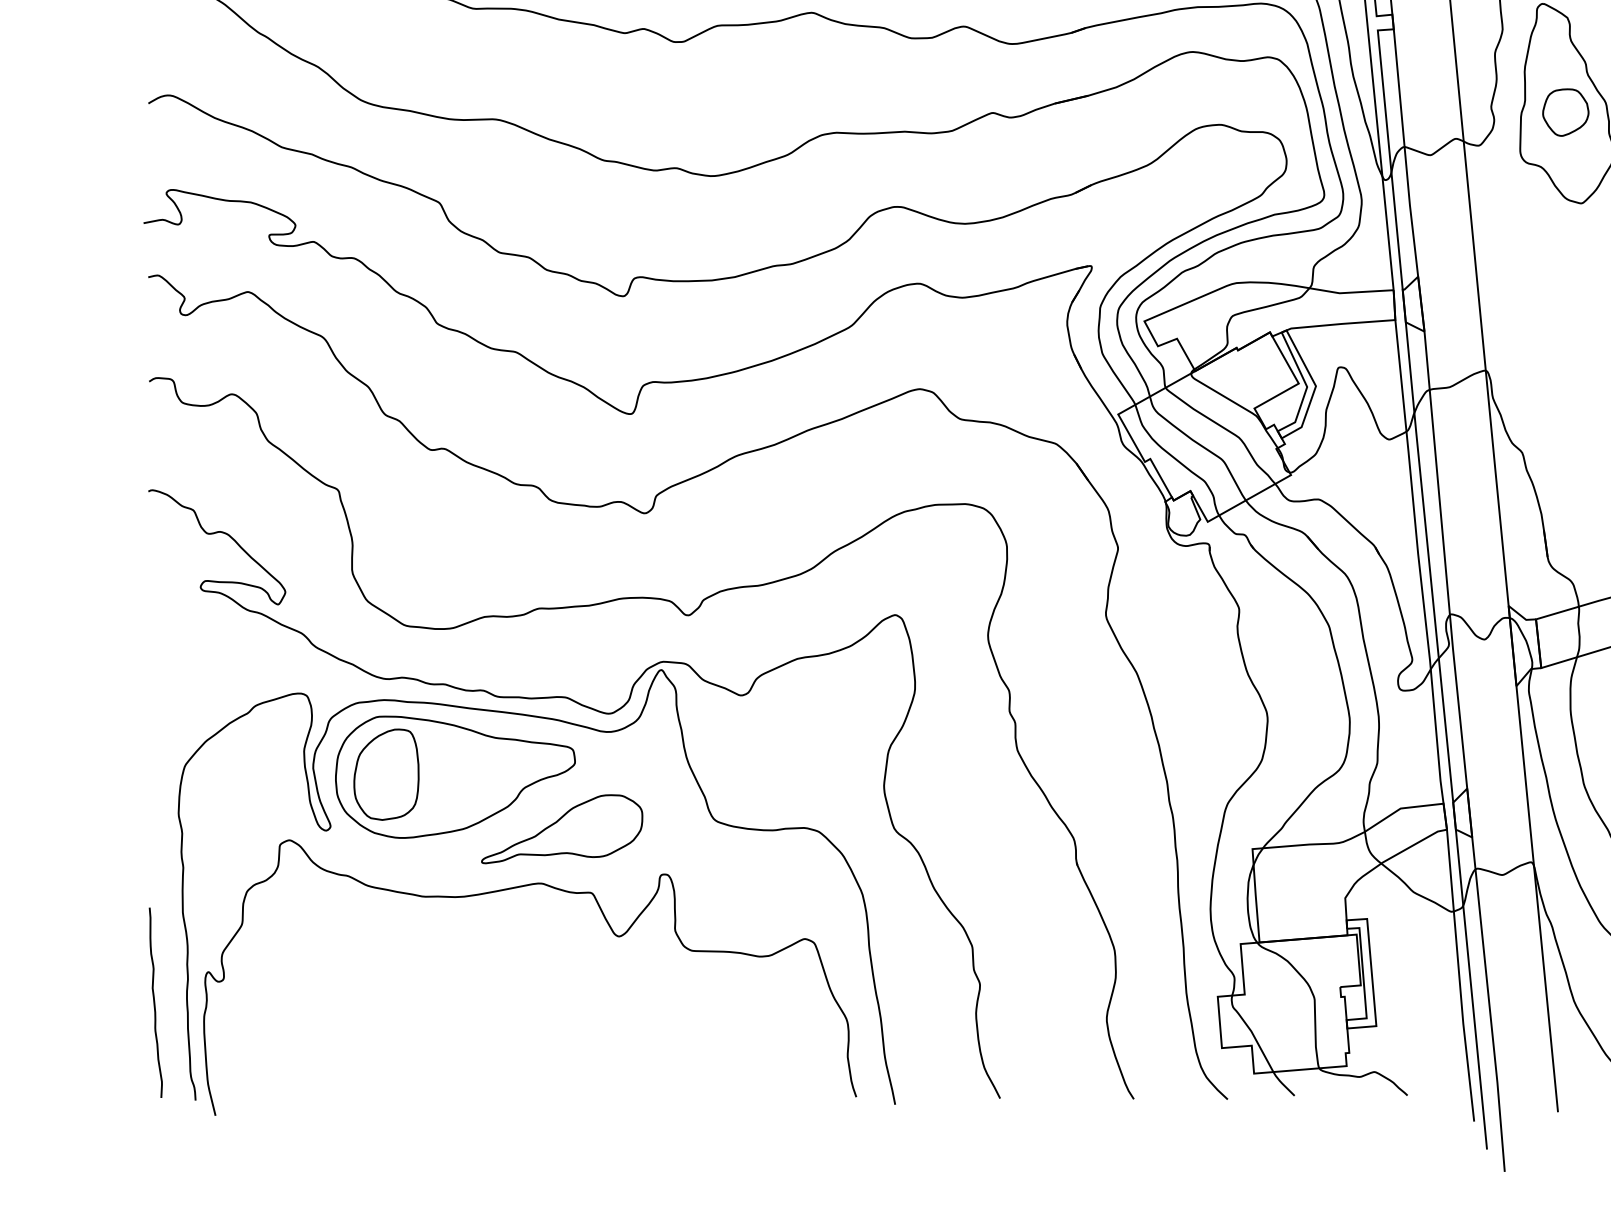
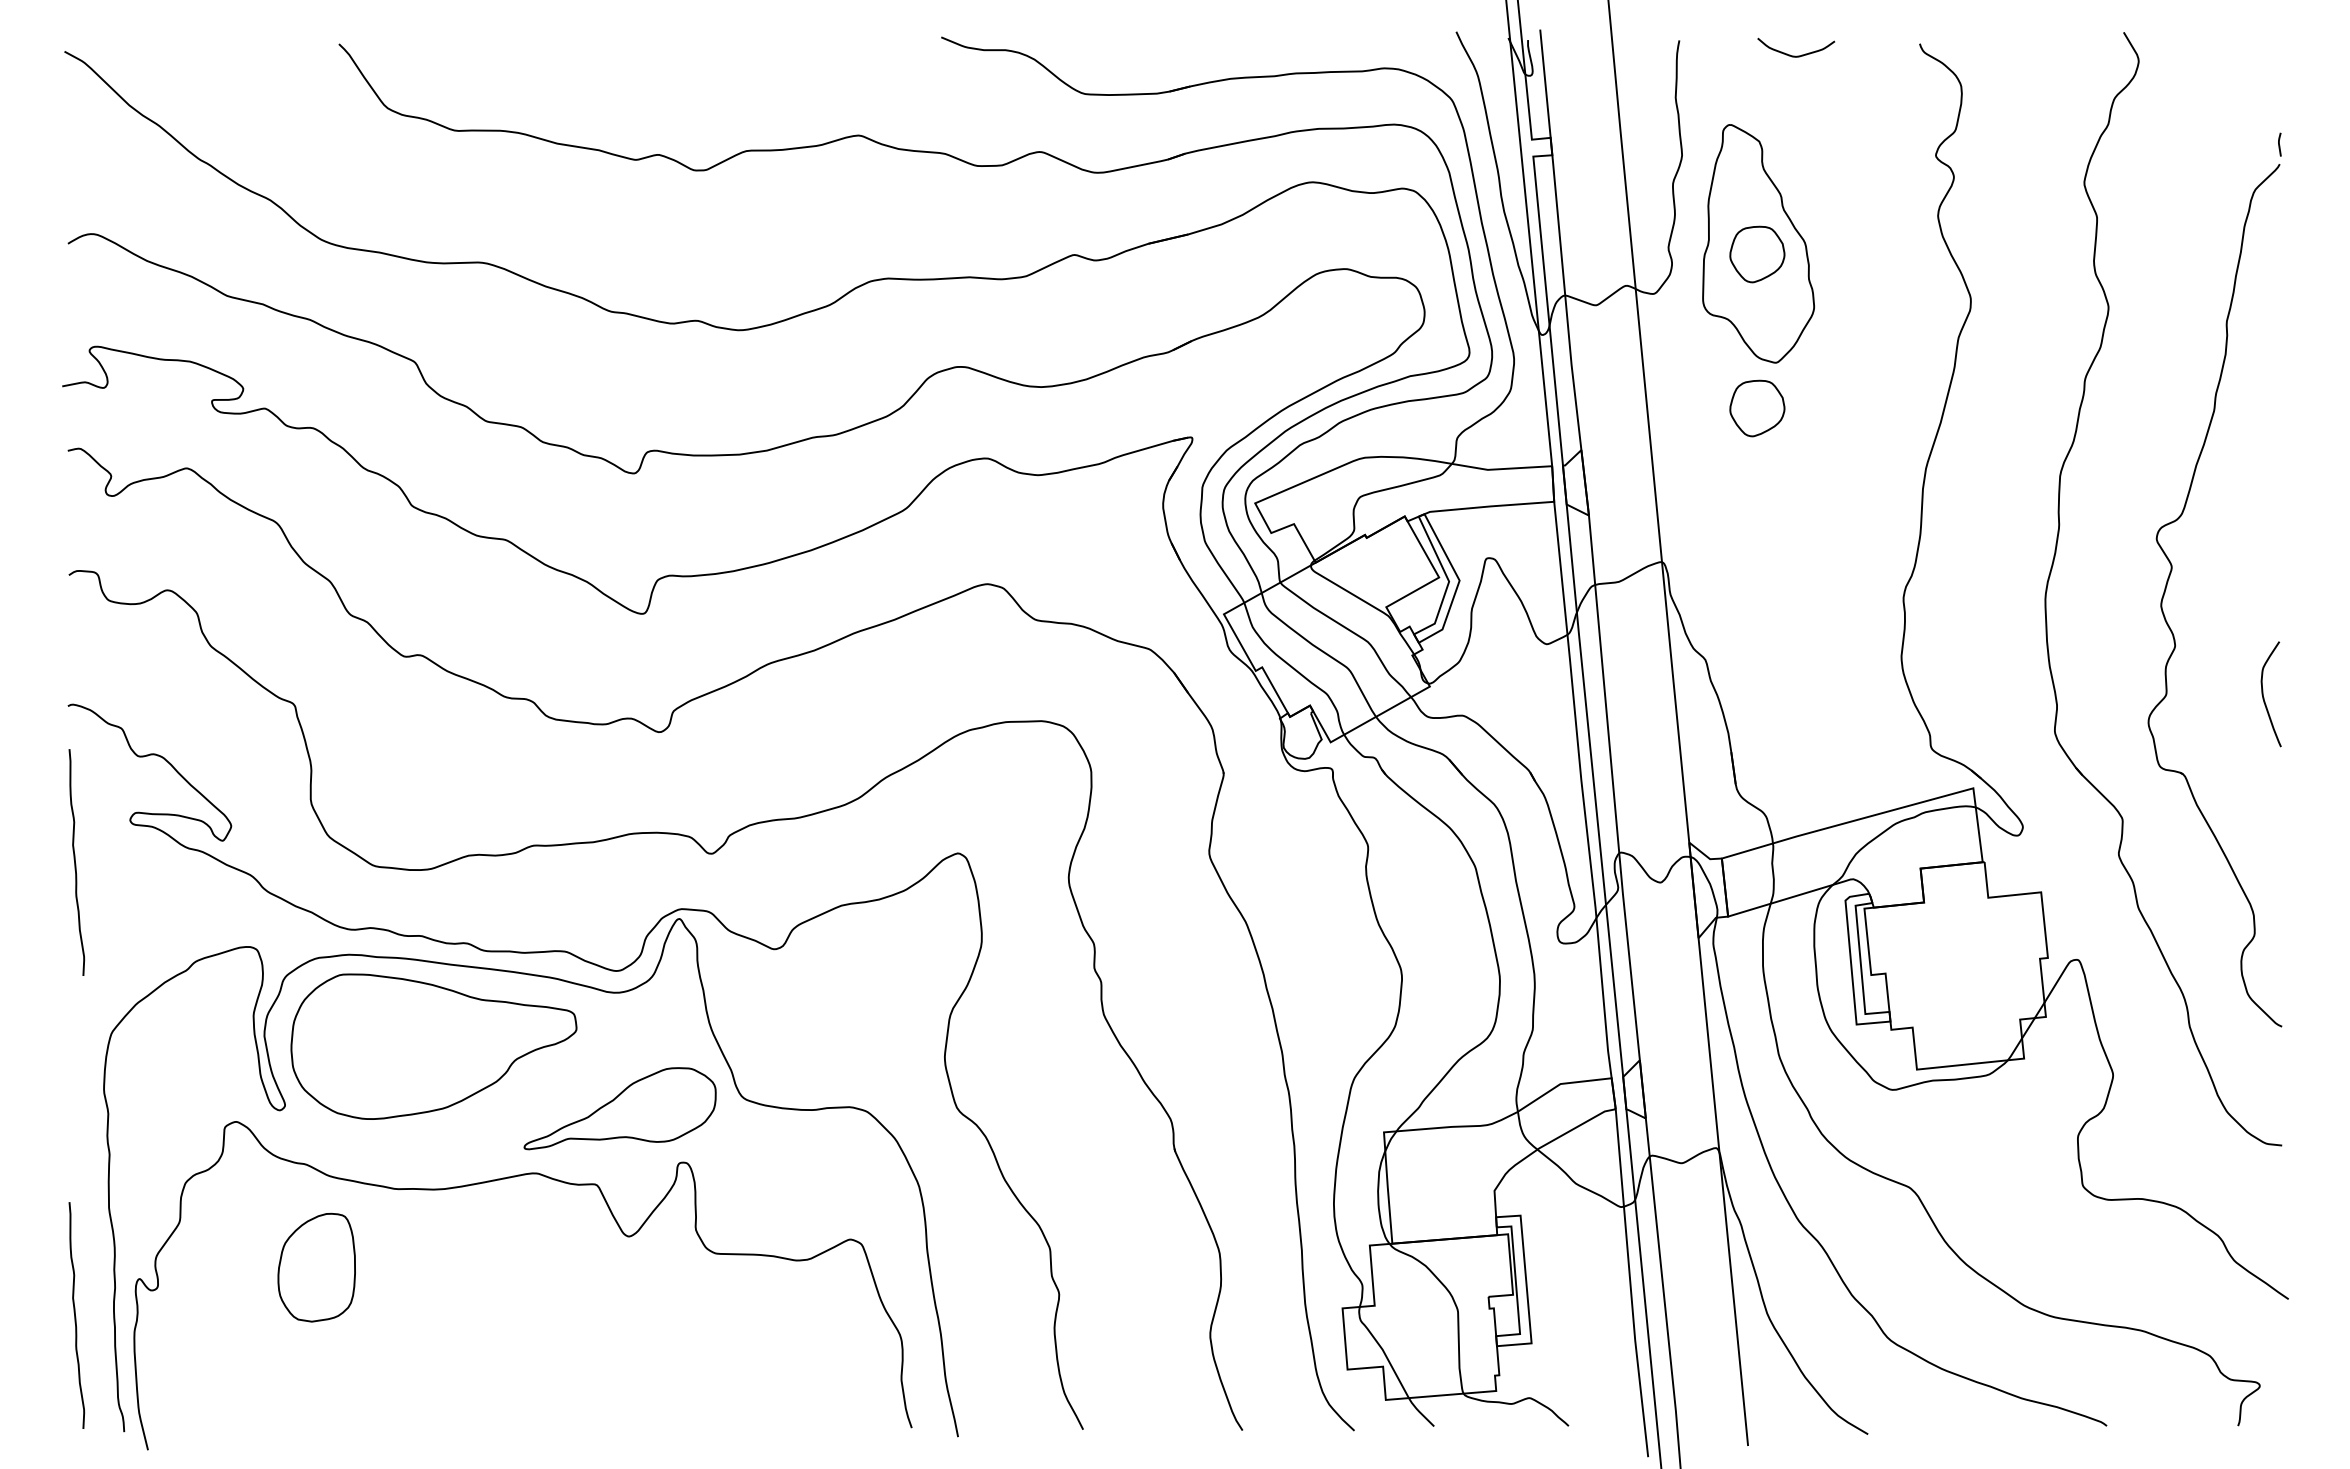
part: (1565, 241) -> (1757, 408), added
curve: (154, 622) -> (75, 862), added
part: (386, 774) -> (316, 1267), moved
part: (561, 829) -> (619, 1108), moved

